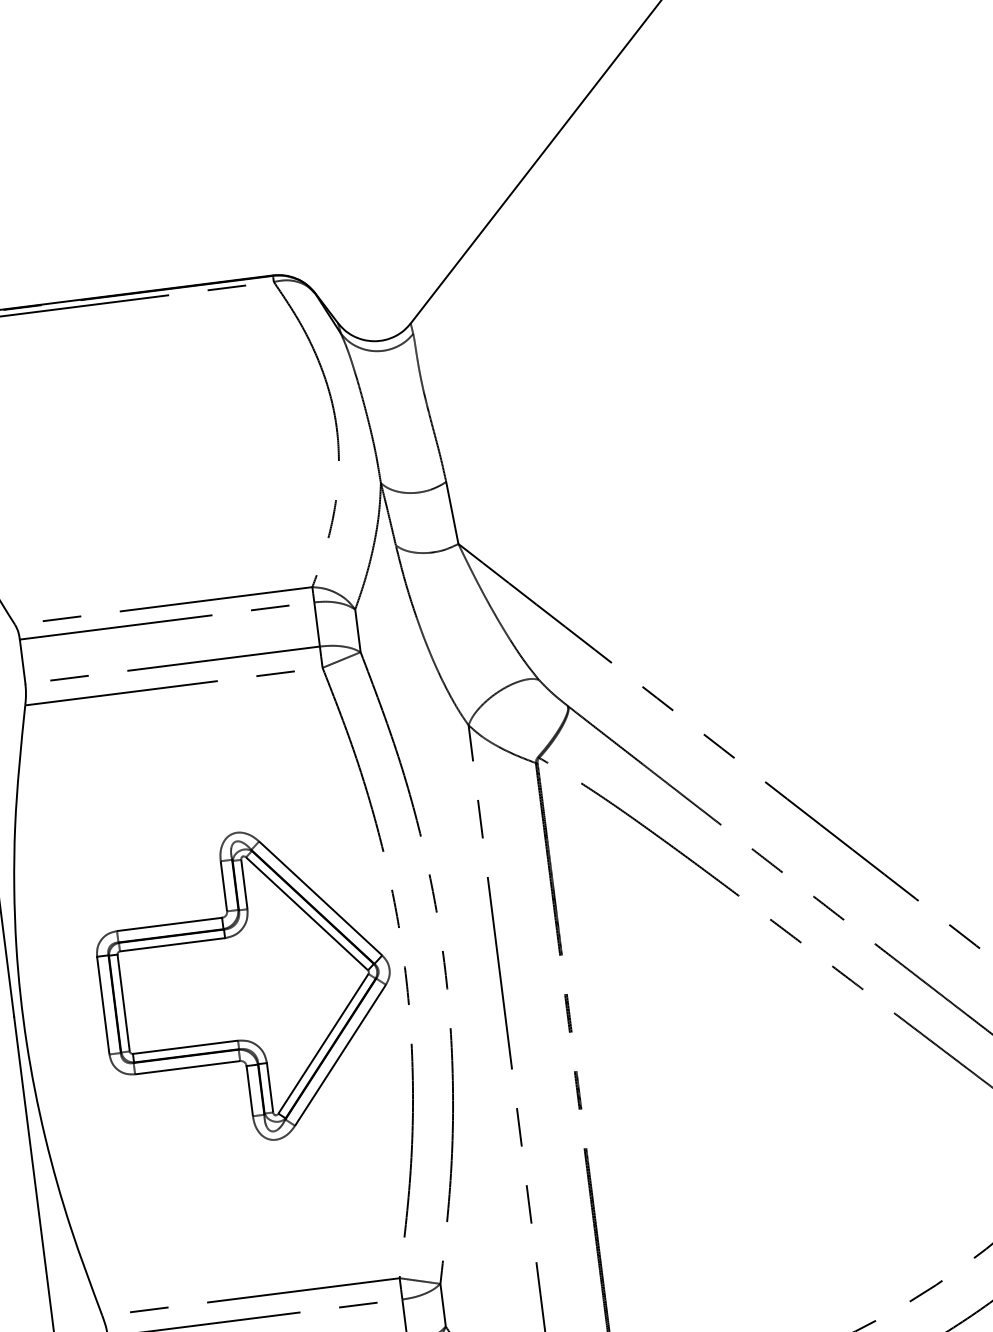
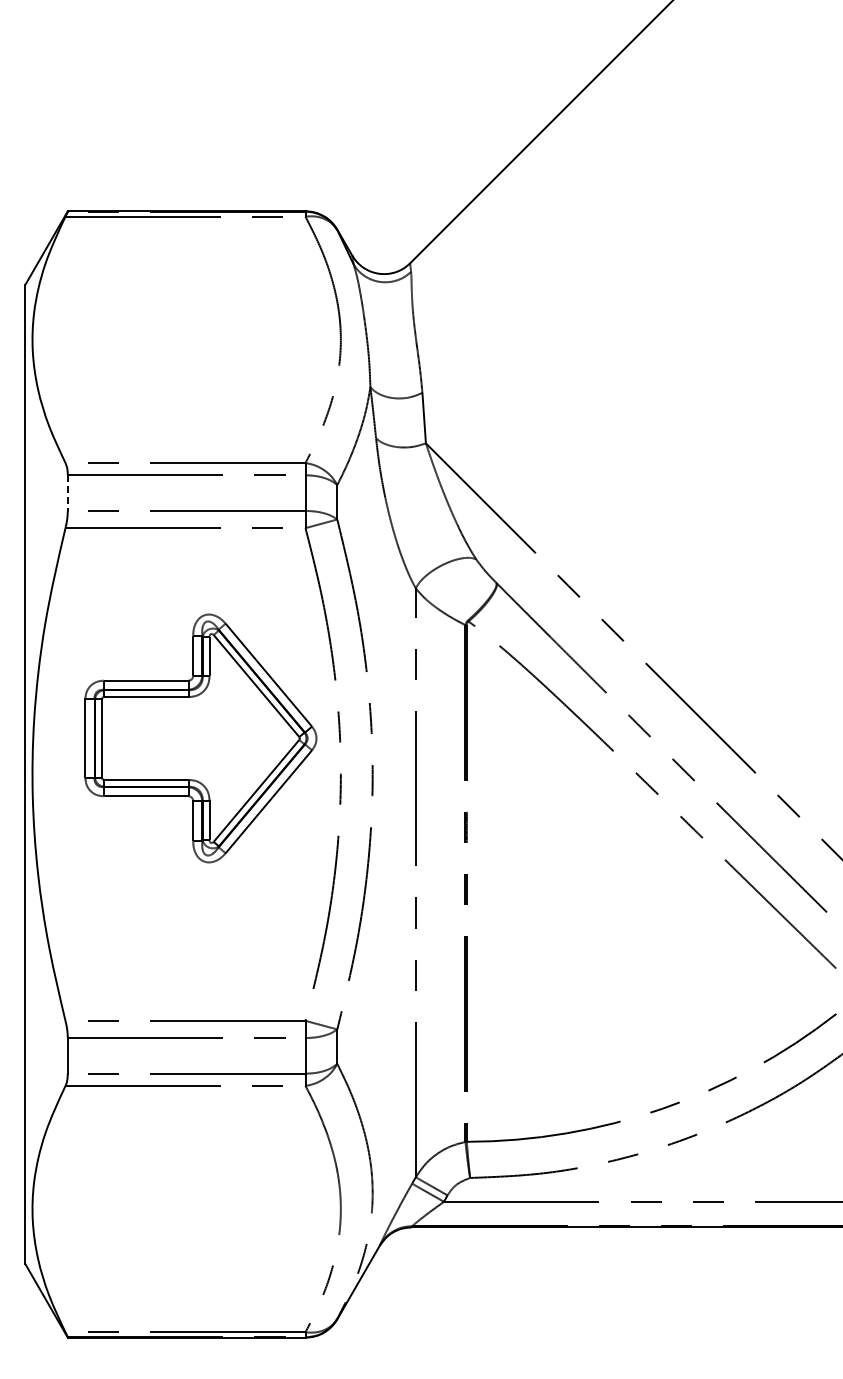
line: (22, 662) -> (67, 493), solid -> dashed
part: (245, 987) -> (200, 738), moved

